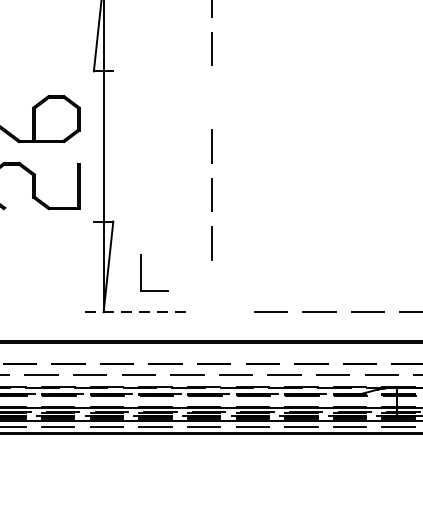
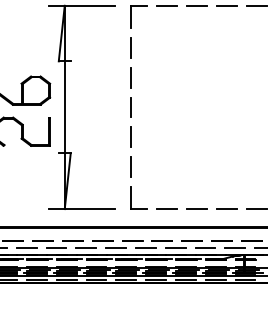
line: (210, 97) -> (130, 77), added
part: (142, 272) -> (131, 197), moved
line: (130, 312) -> (81, 209), dashed -> solid

